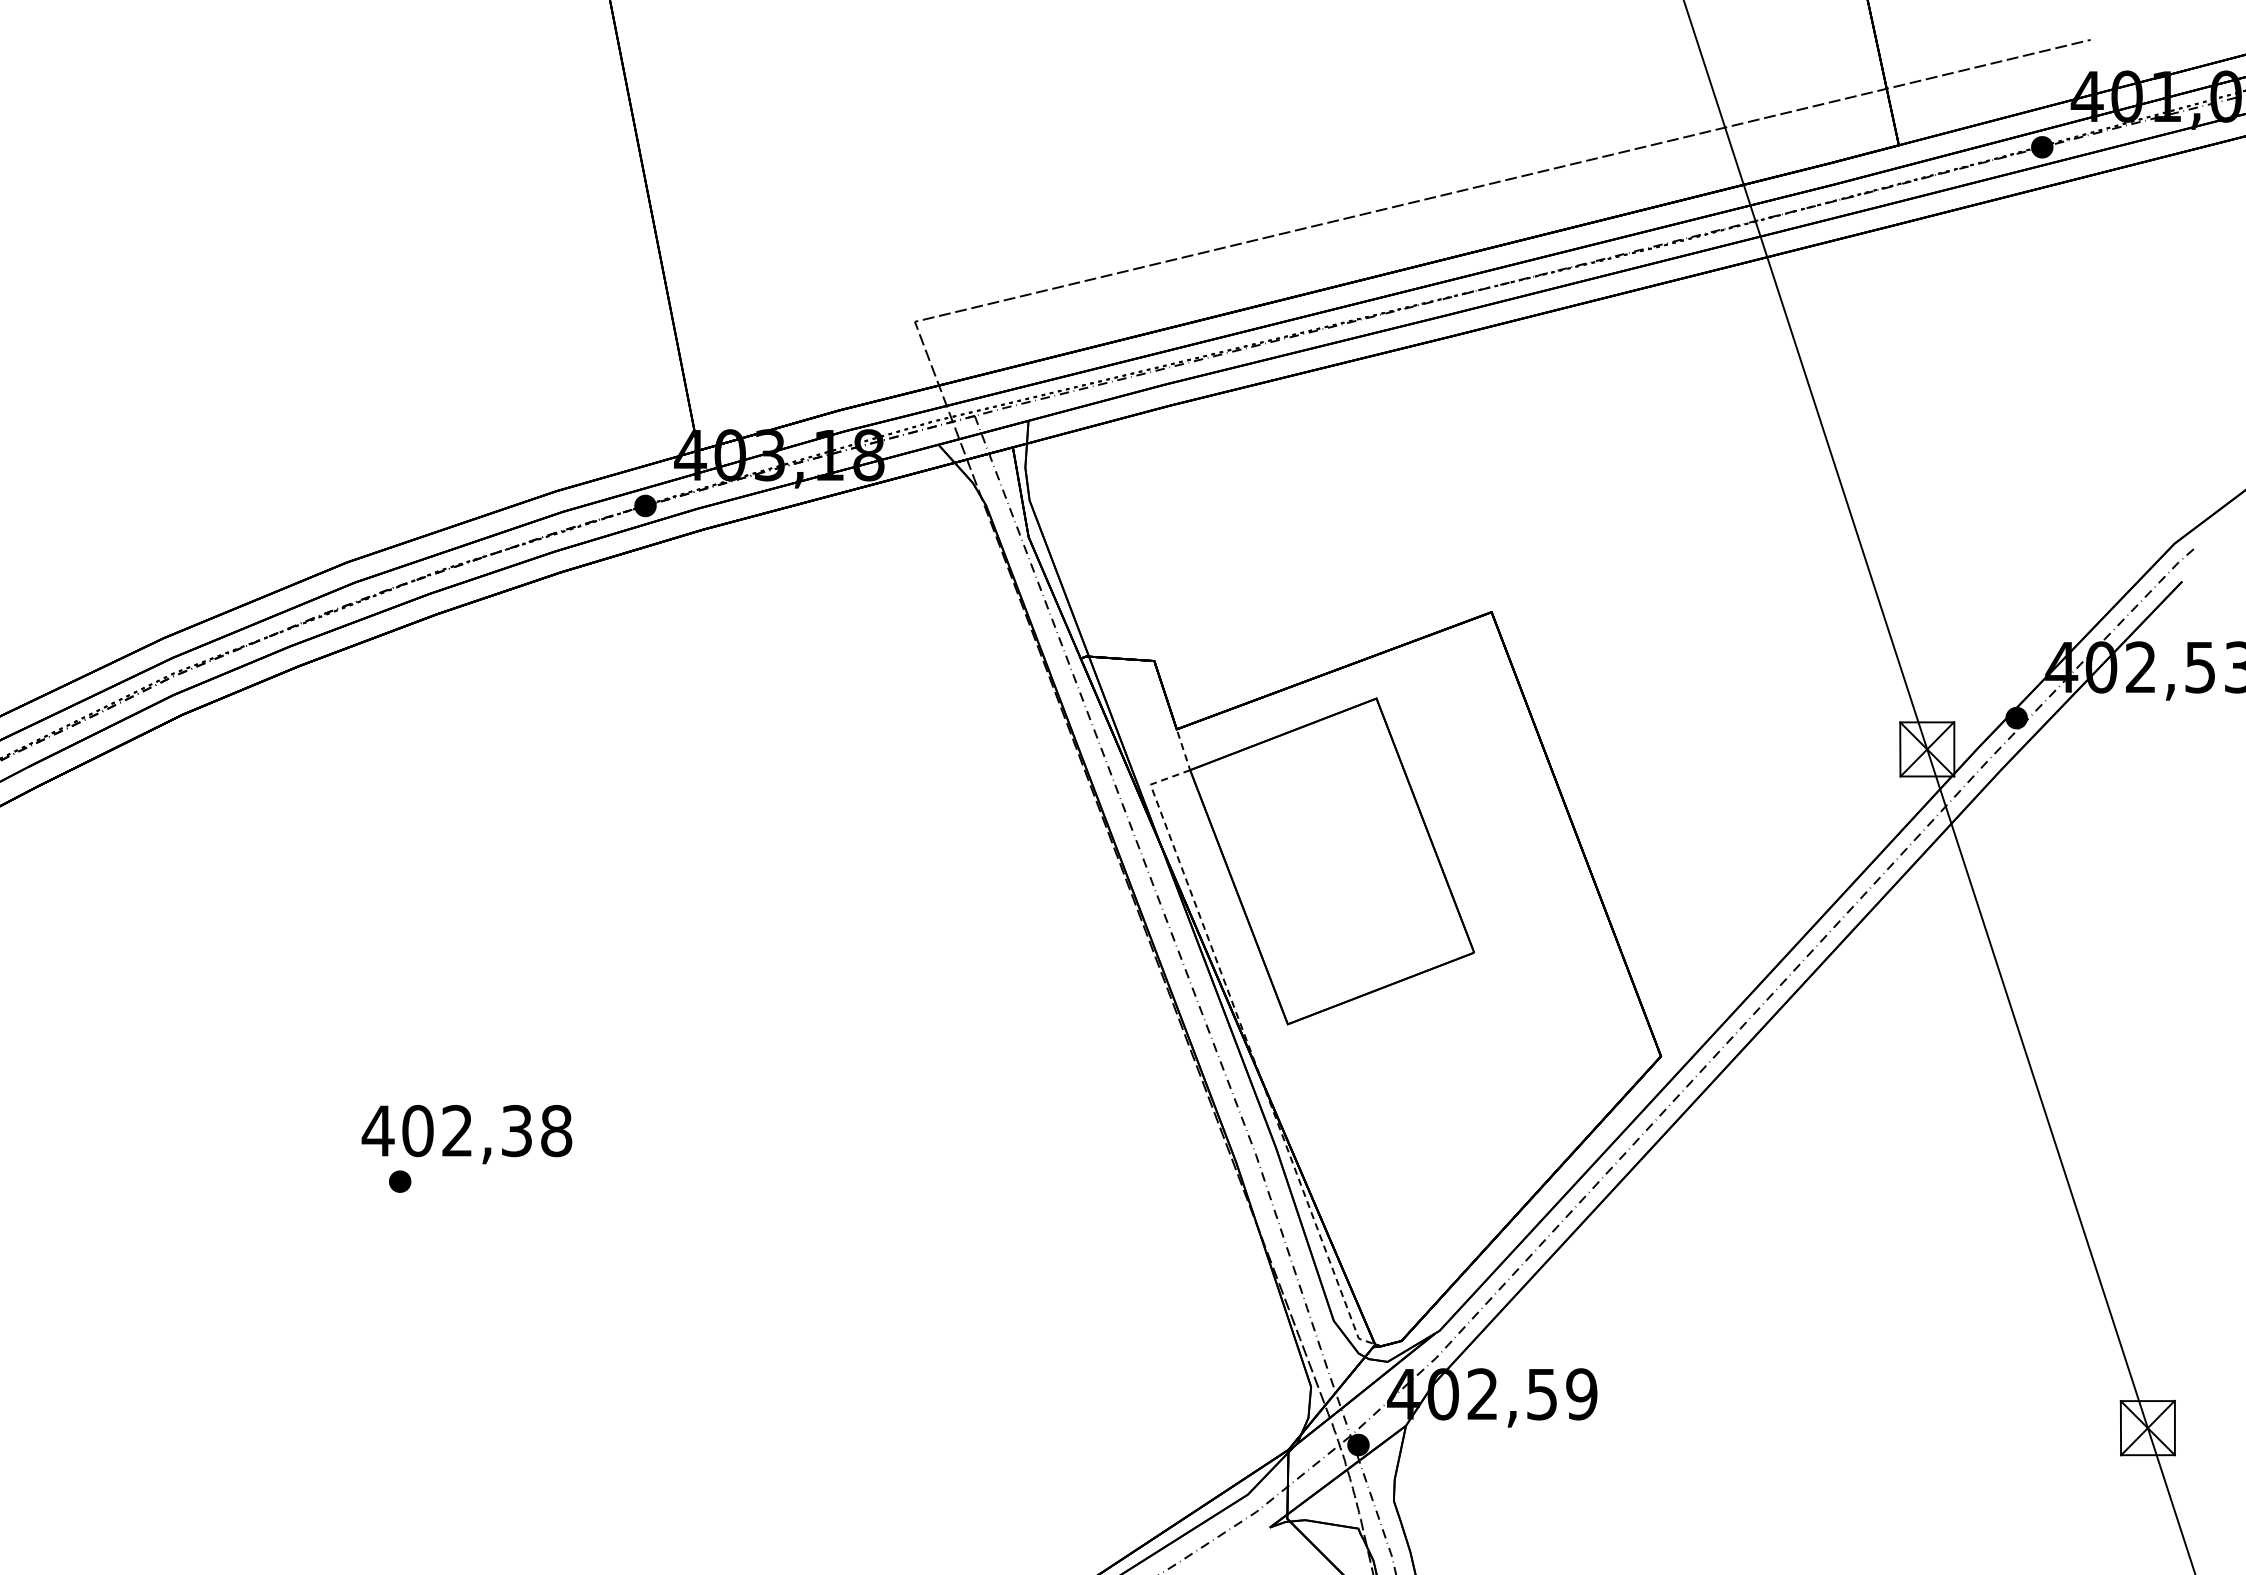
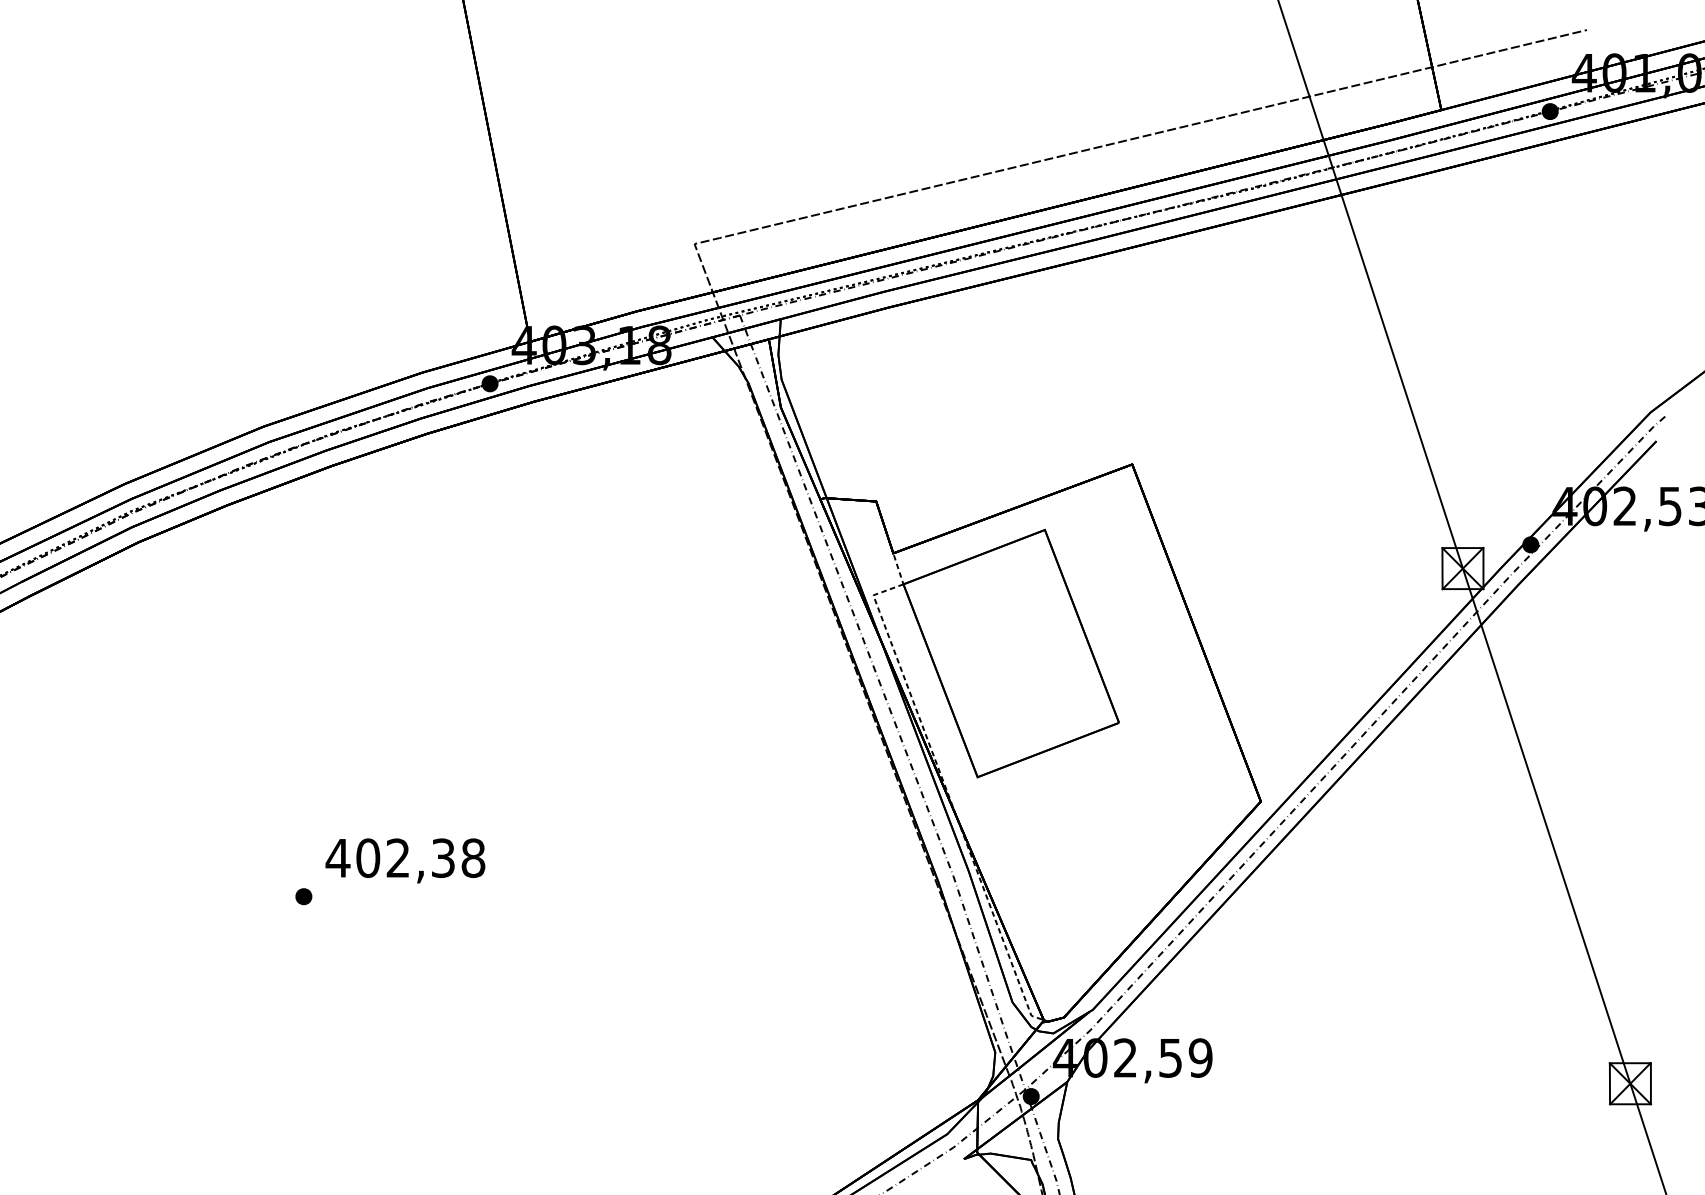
text: (466, 1134) -> (405, 860), moved

